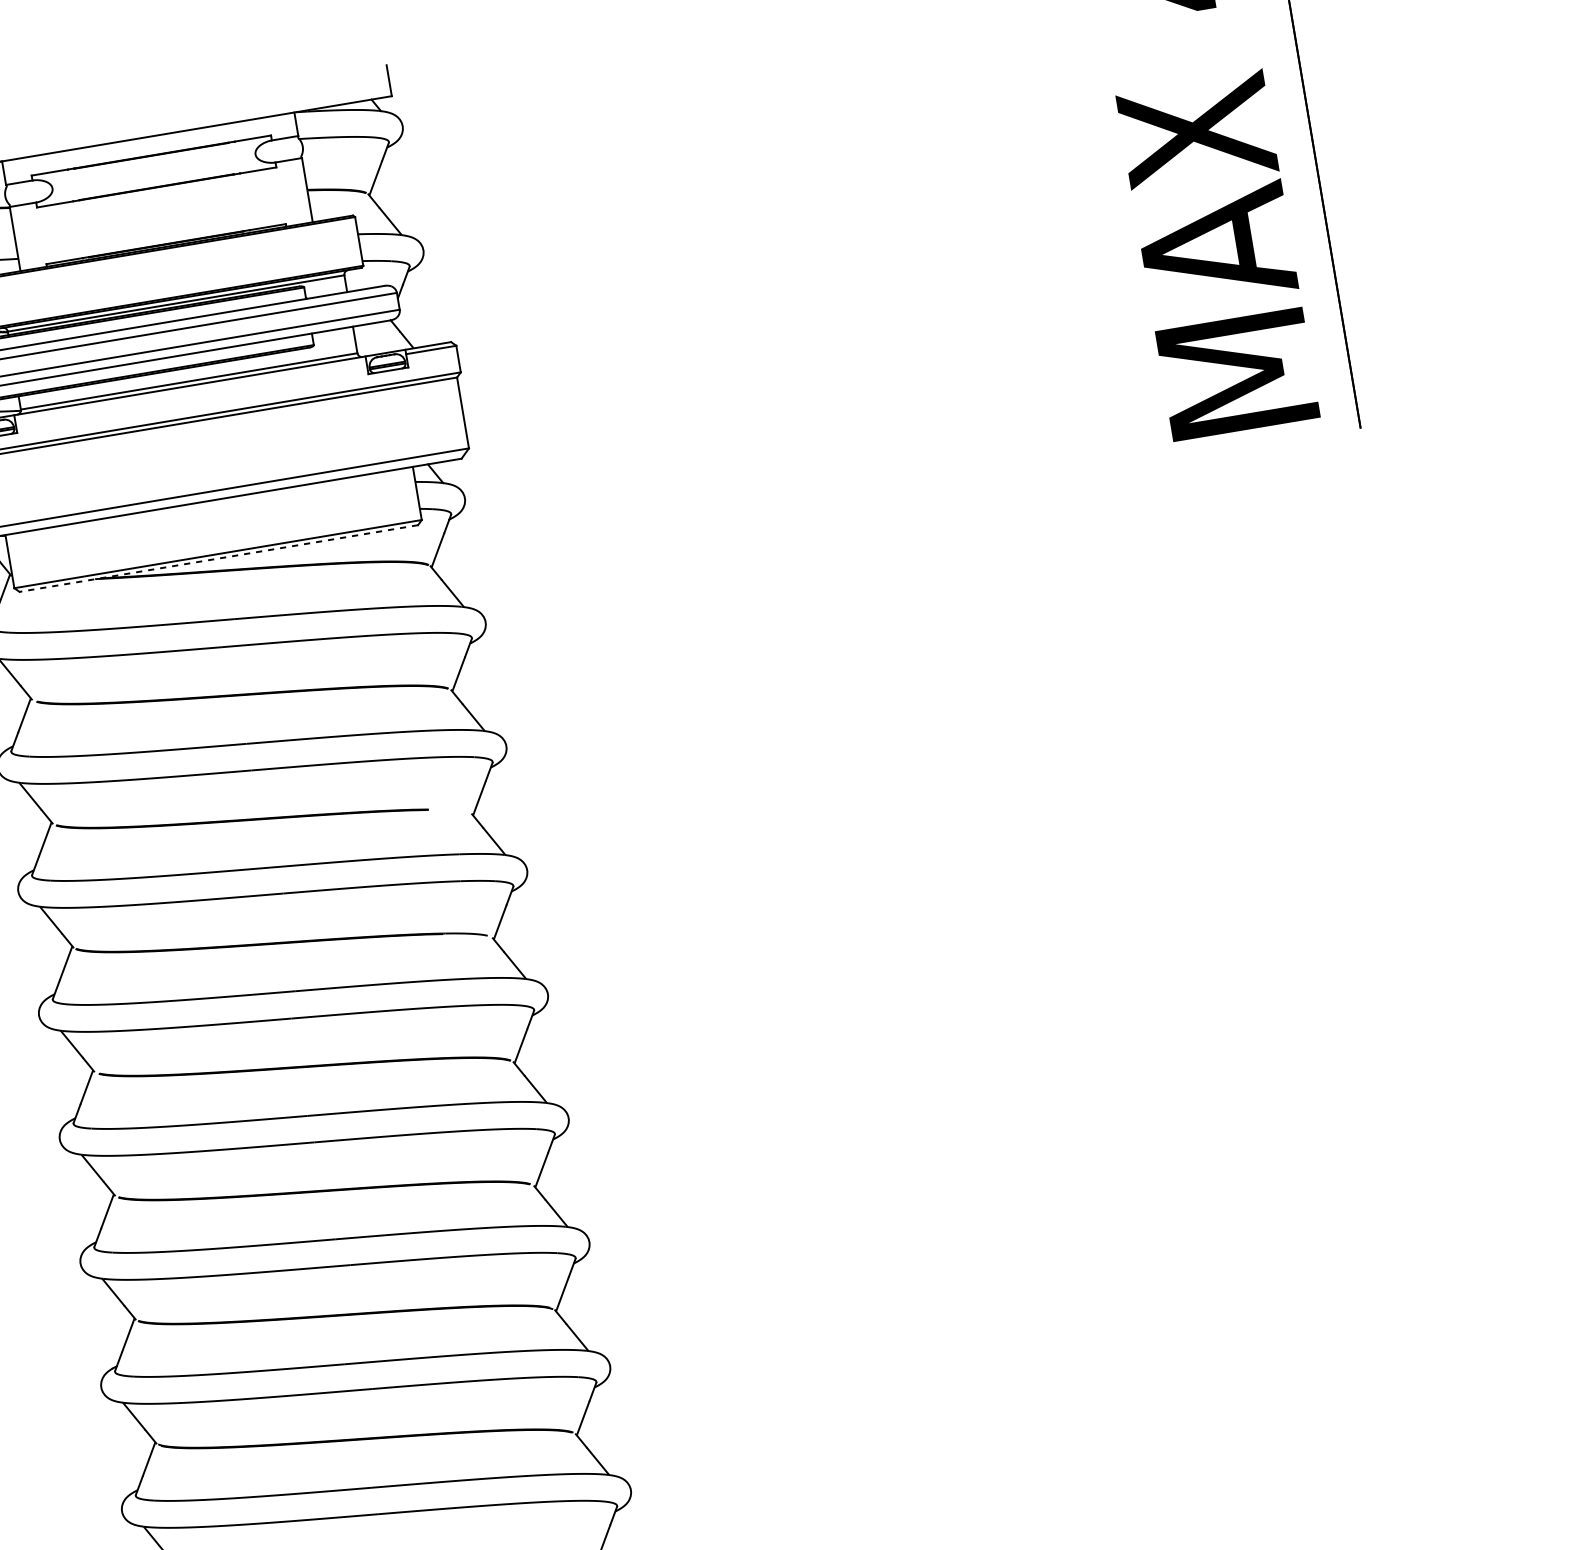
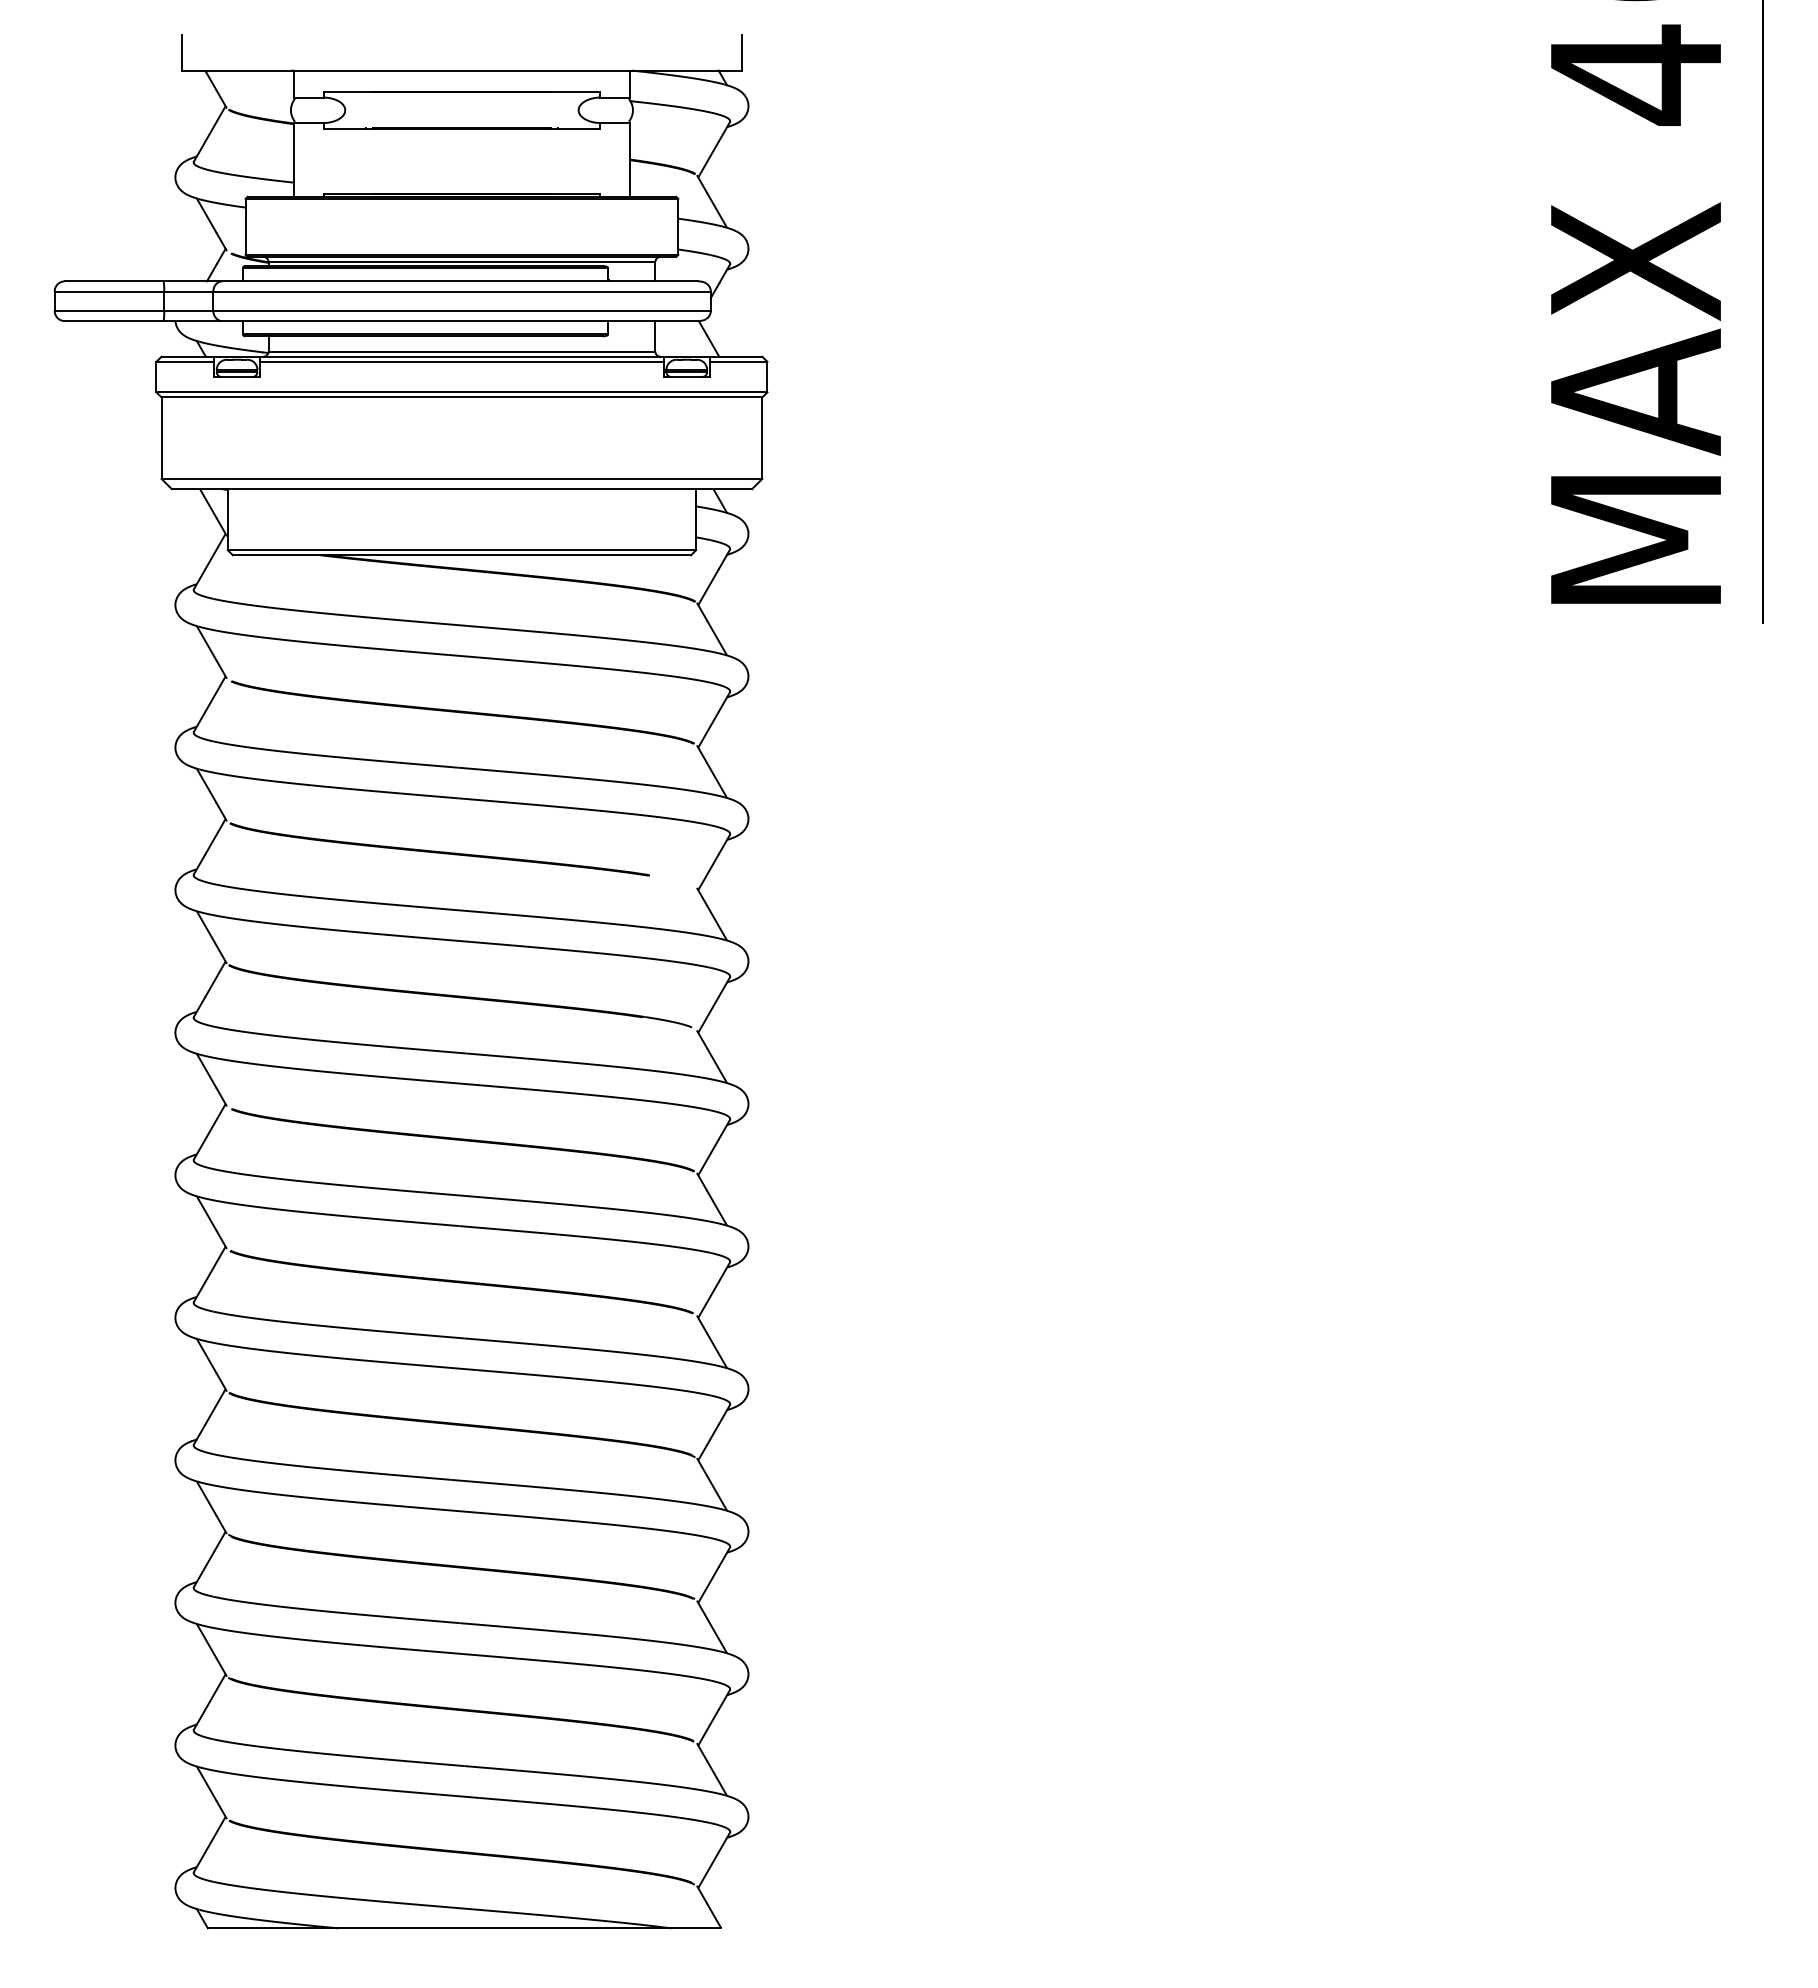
line: (190, 390) -> (461, 361), added
line: (218, 558) -> (461, 555), dashed -> solid

